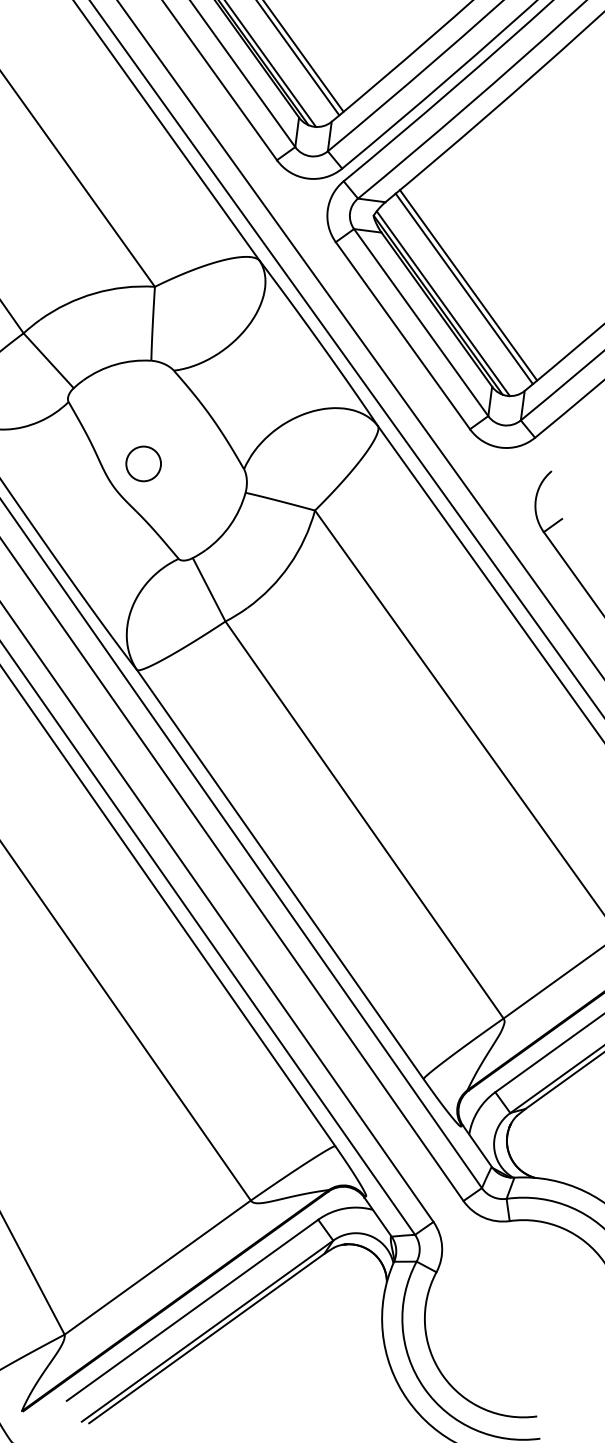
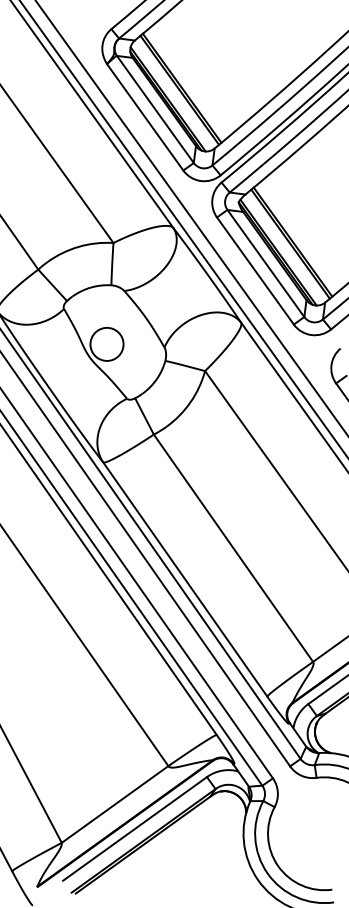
circle: (142, 462) -> (106, 343), size x1.67

